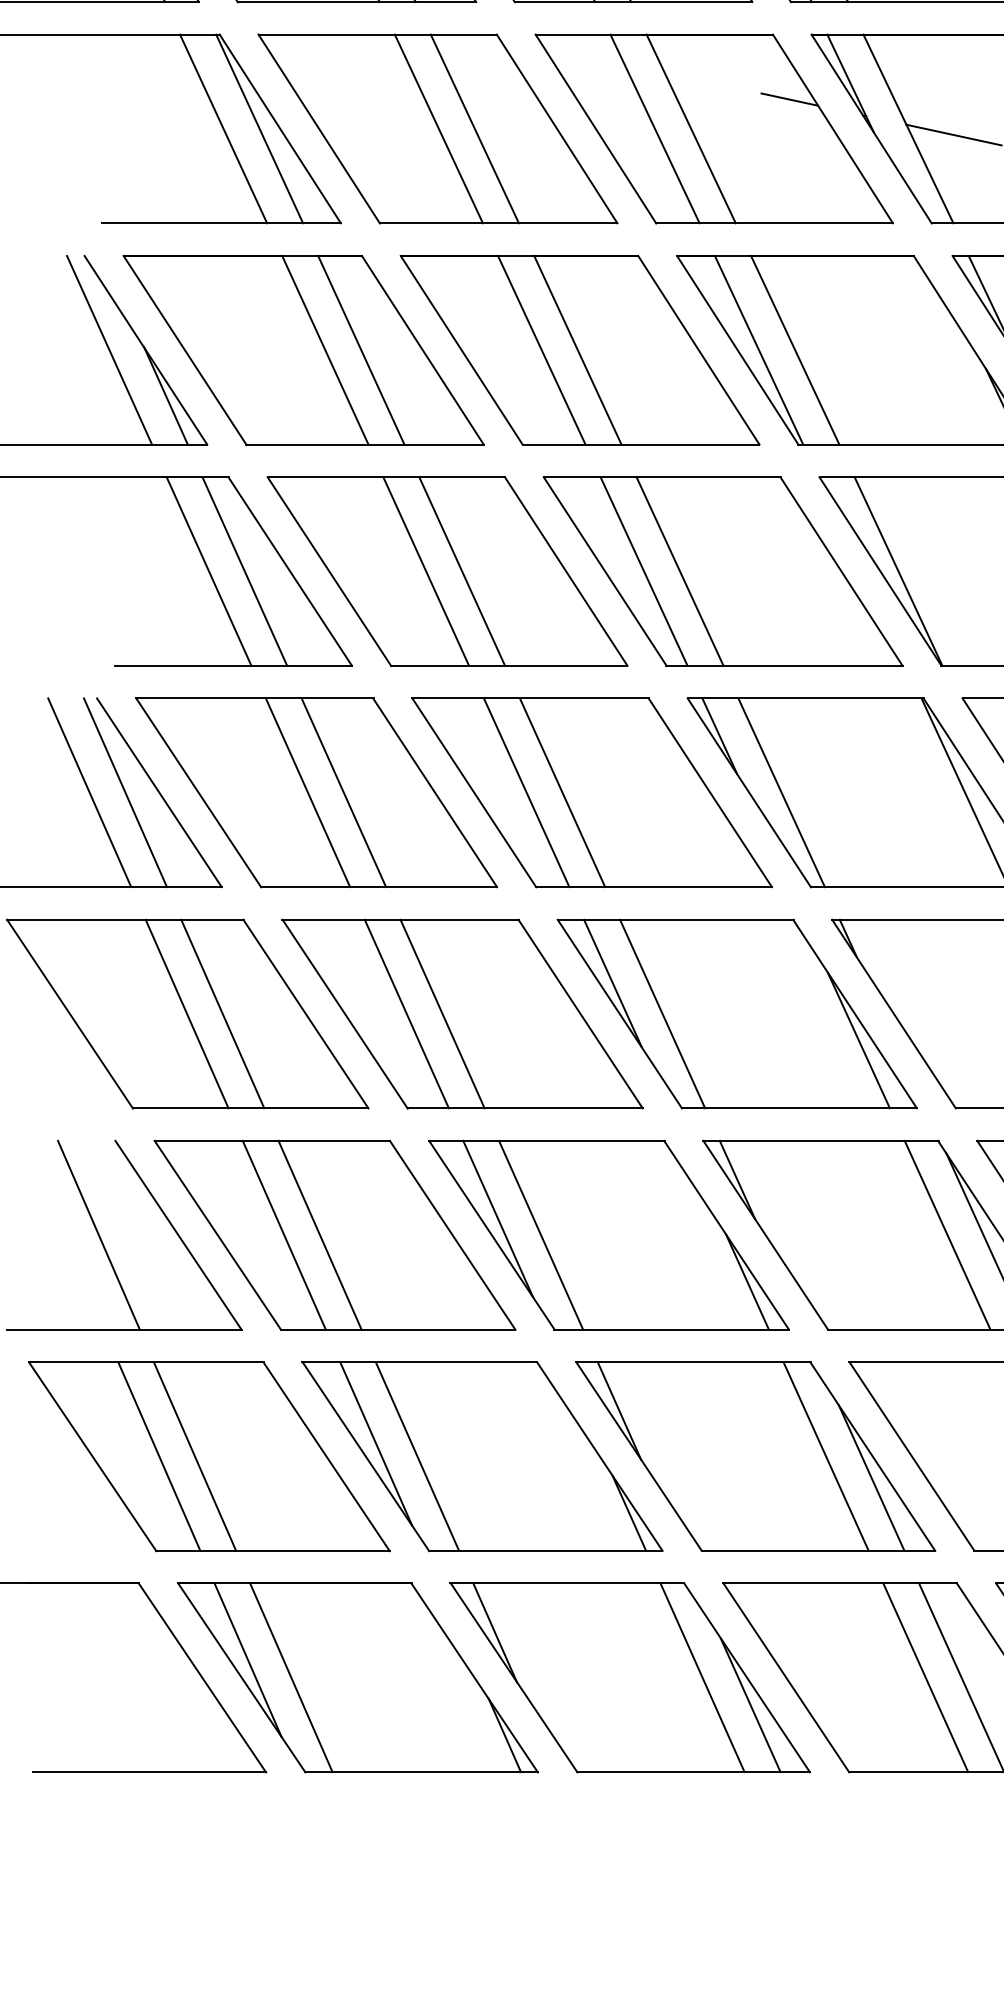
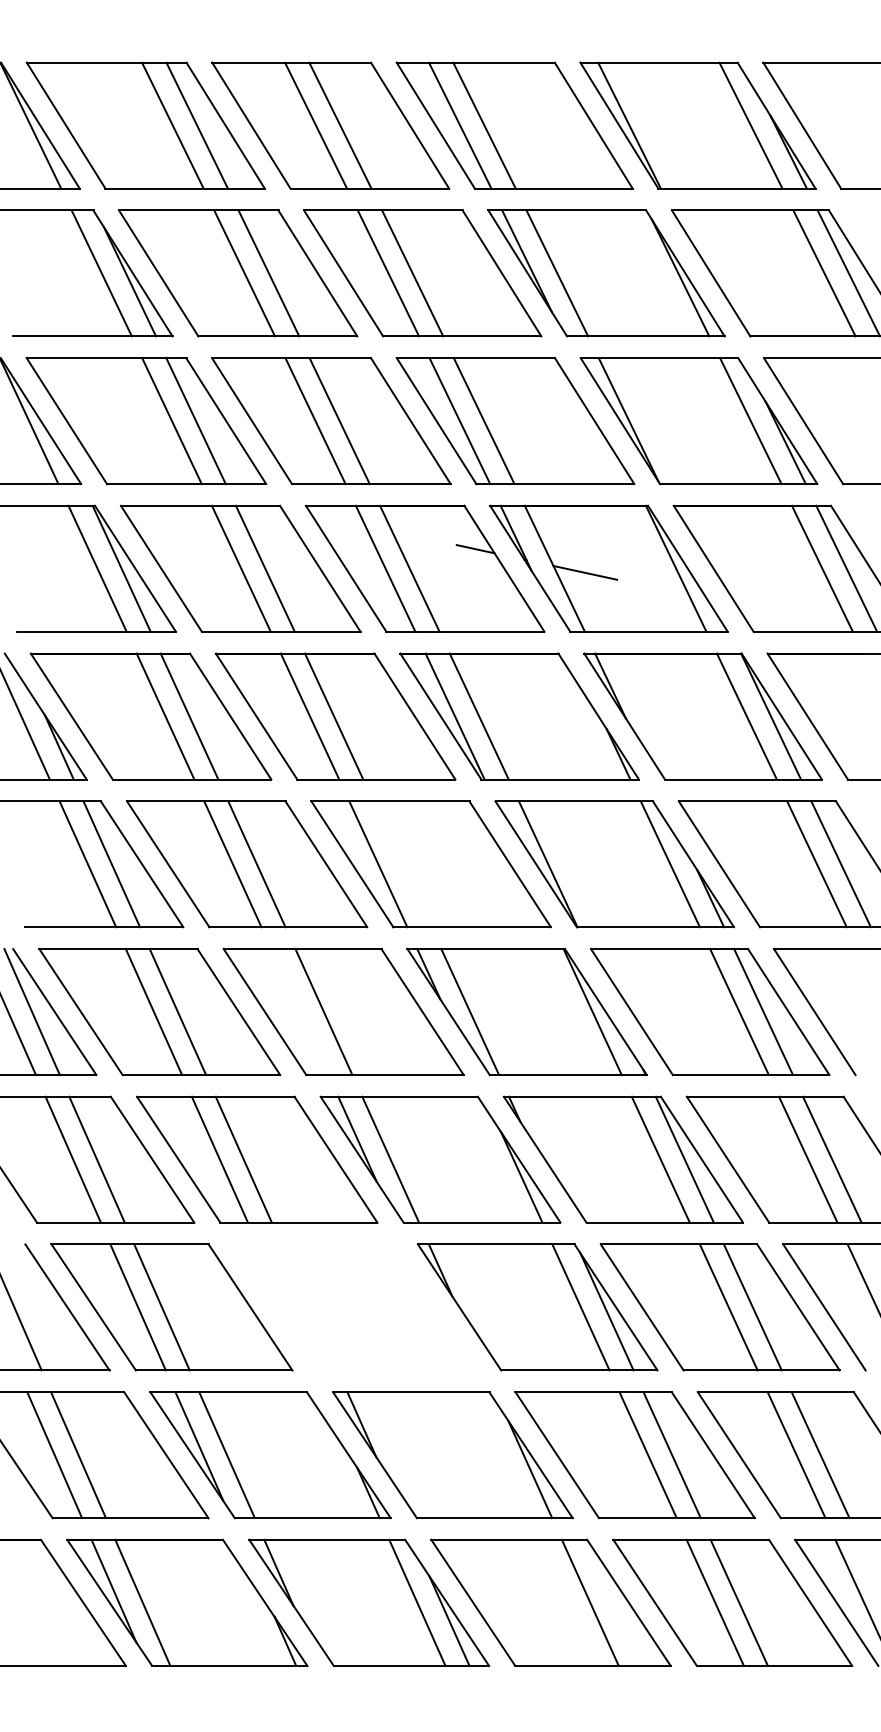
line: (680, 571) -> (402, 864), removed
line: (525, 792) -> (299, 1011), removed
part: (608, 1235) -> (354, 1307), removed
line: (825, 1457) -> (499, 1455), removed
line: (925, 1677) -> (566, 1602), removed

